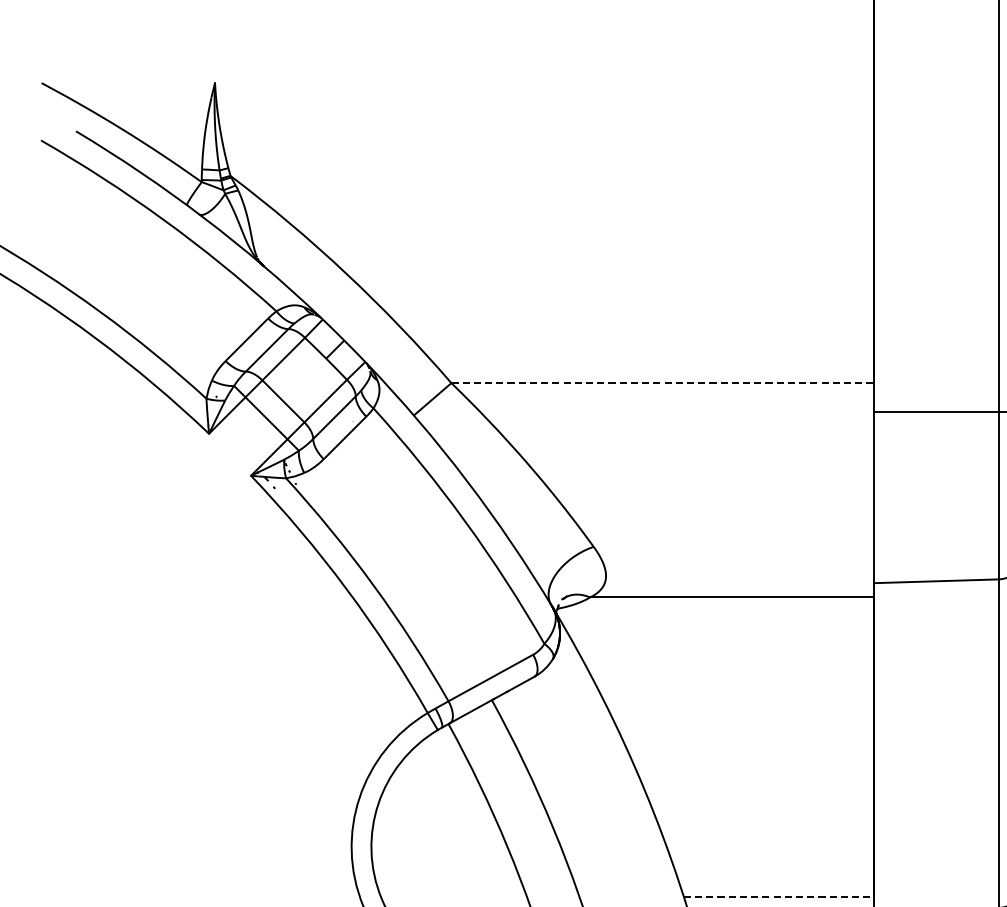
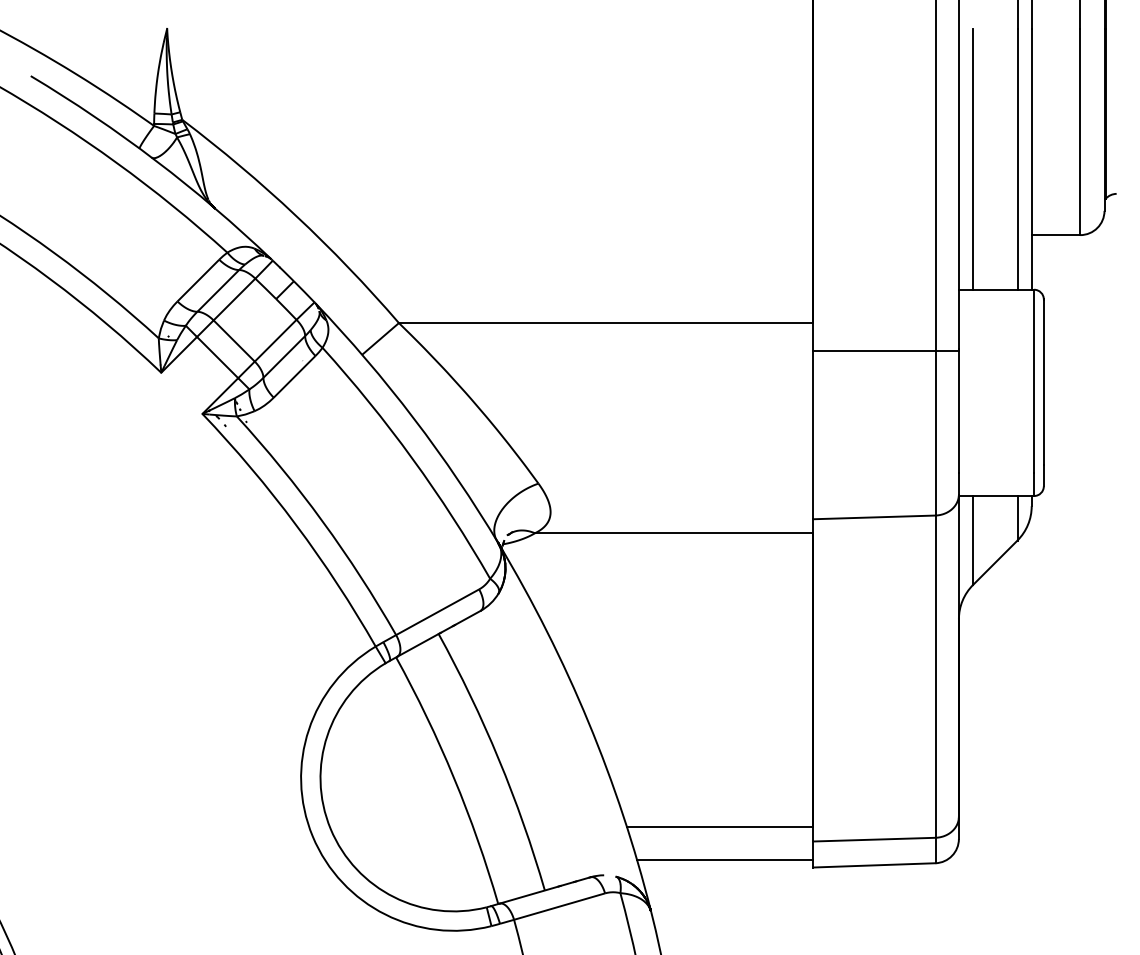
line: (663, 383) -> (606, 323), dashed -> solid
line: (779, 897) -> (720, 827), dashed -> solid

